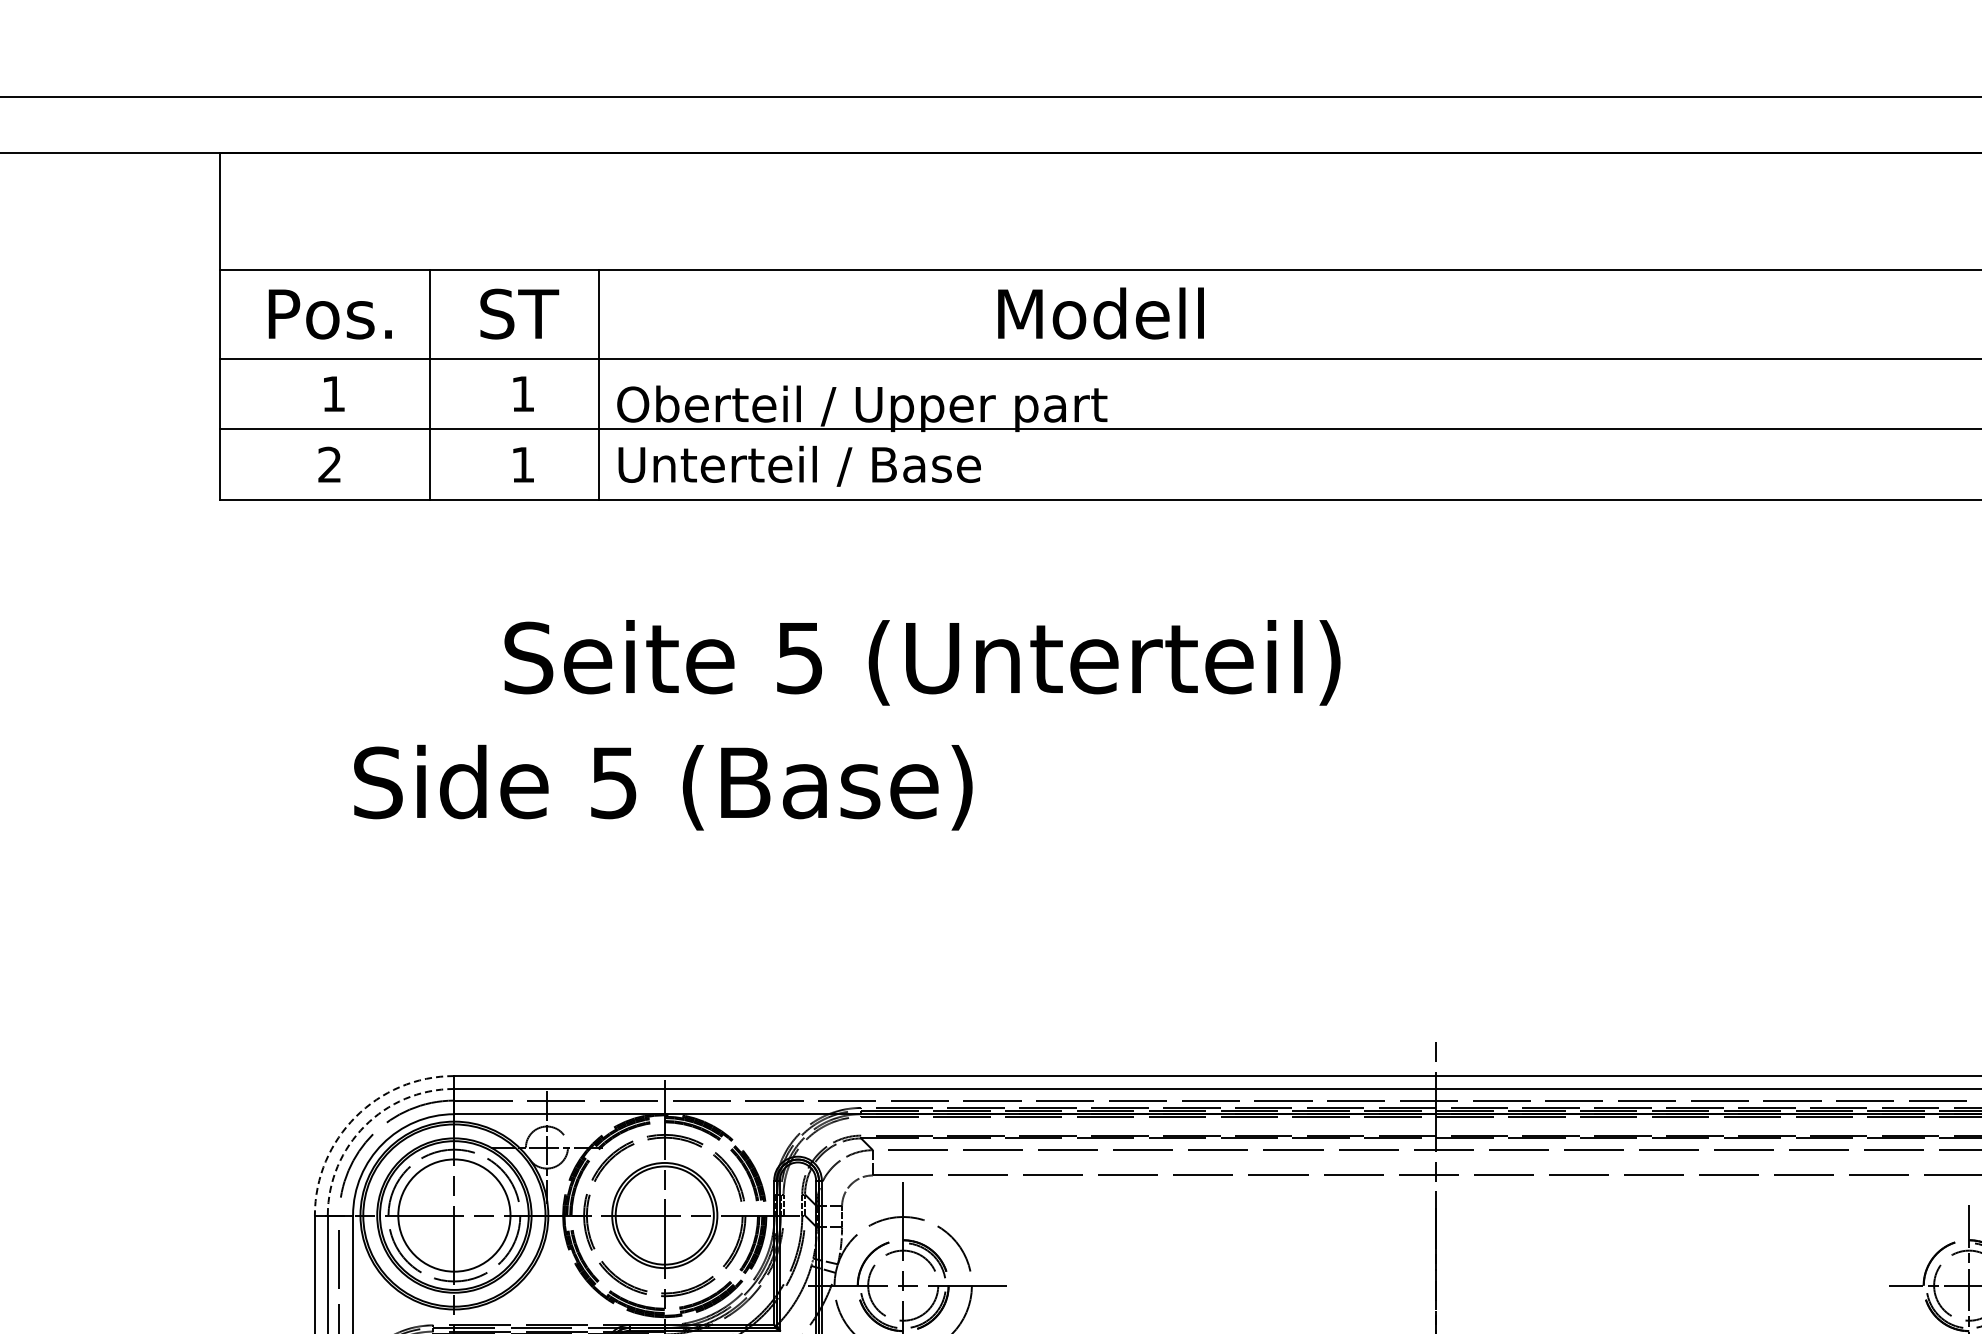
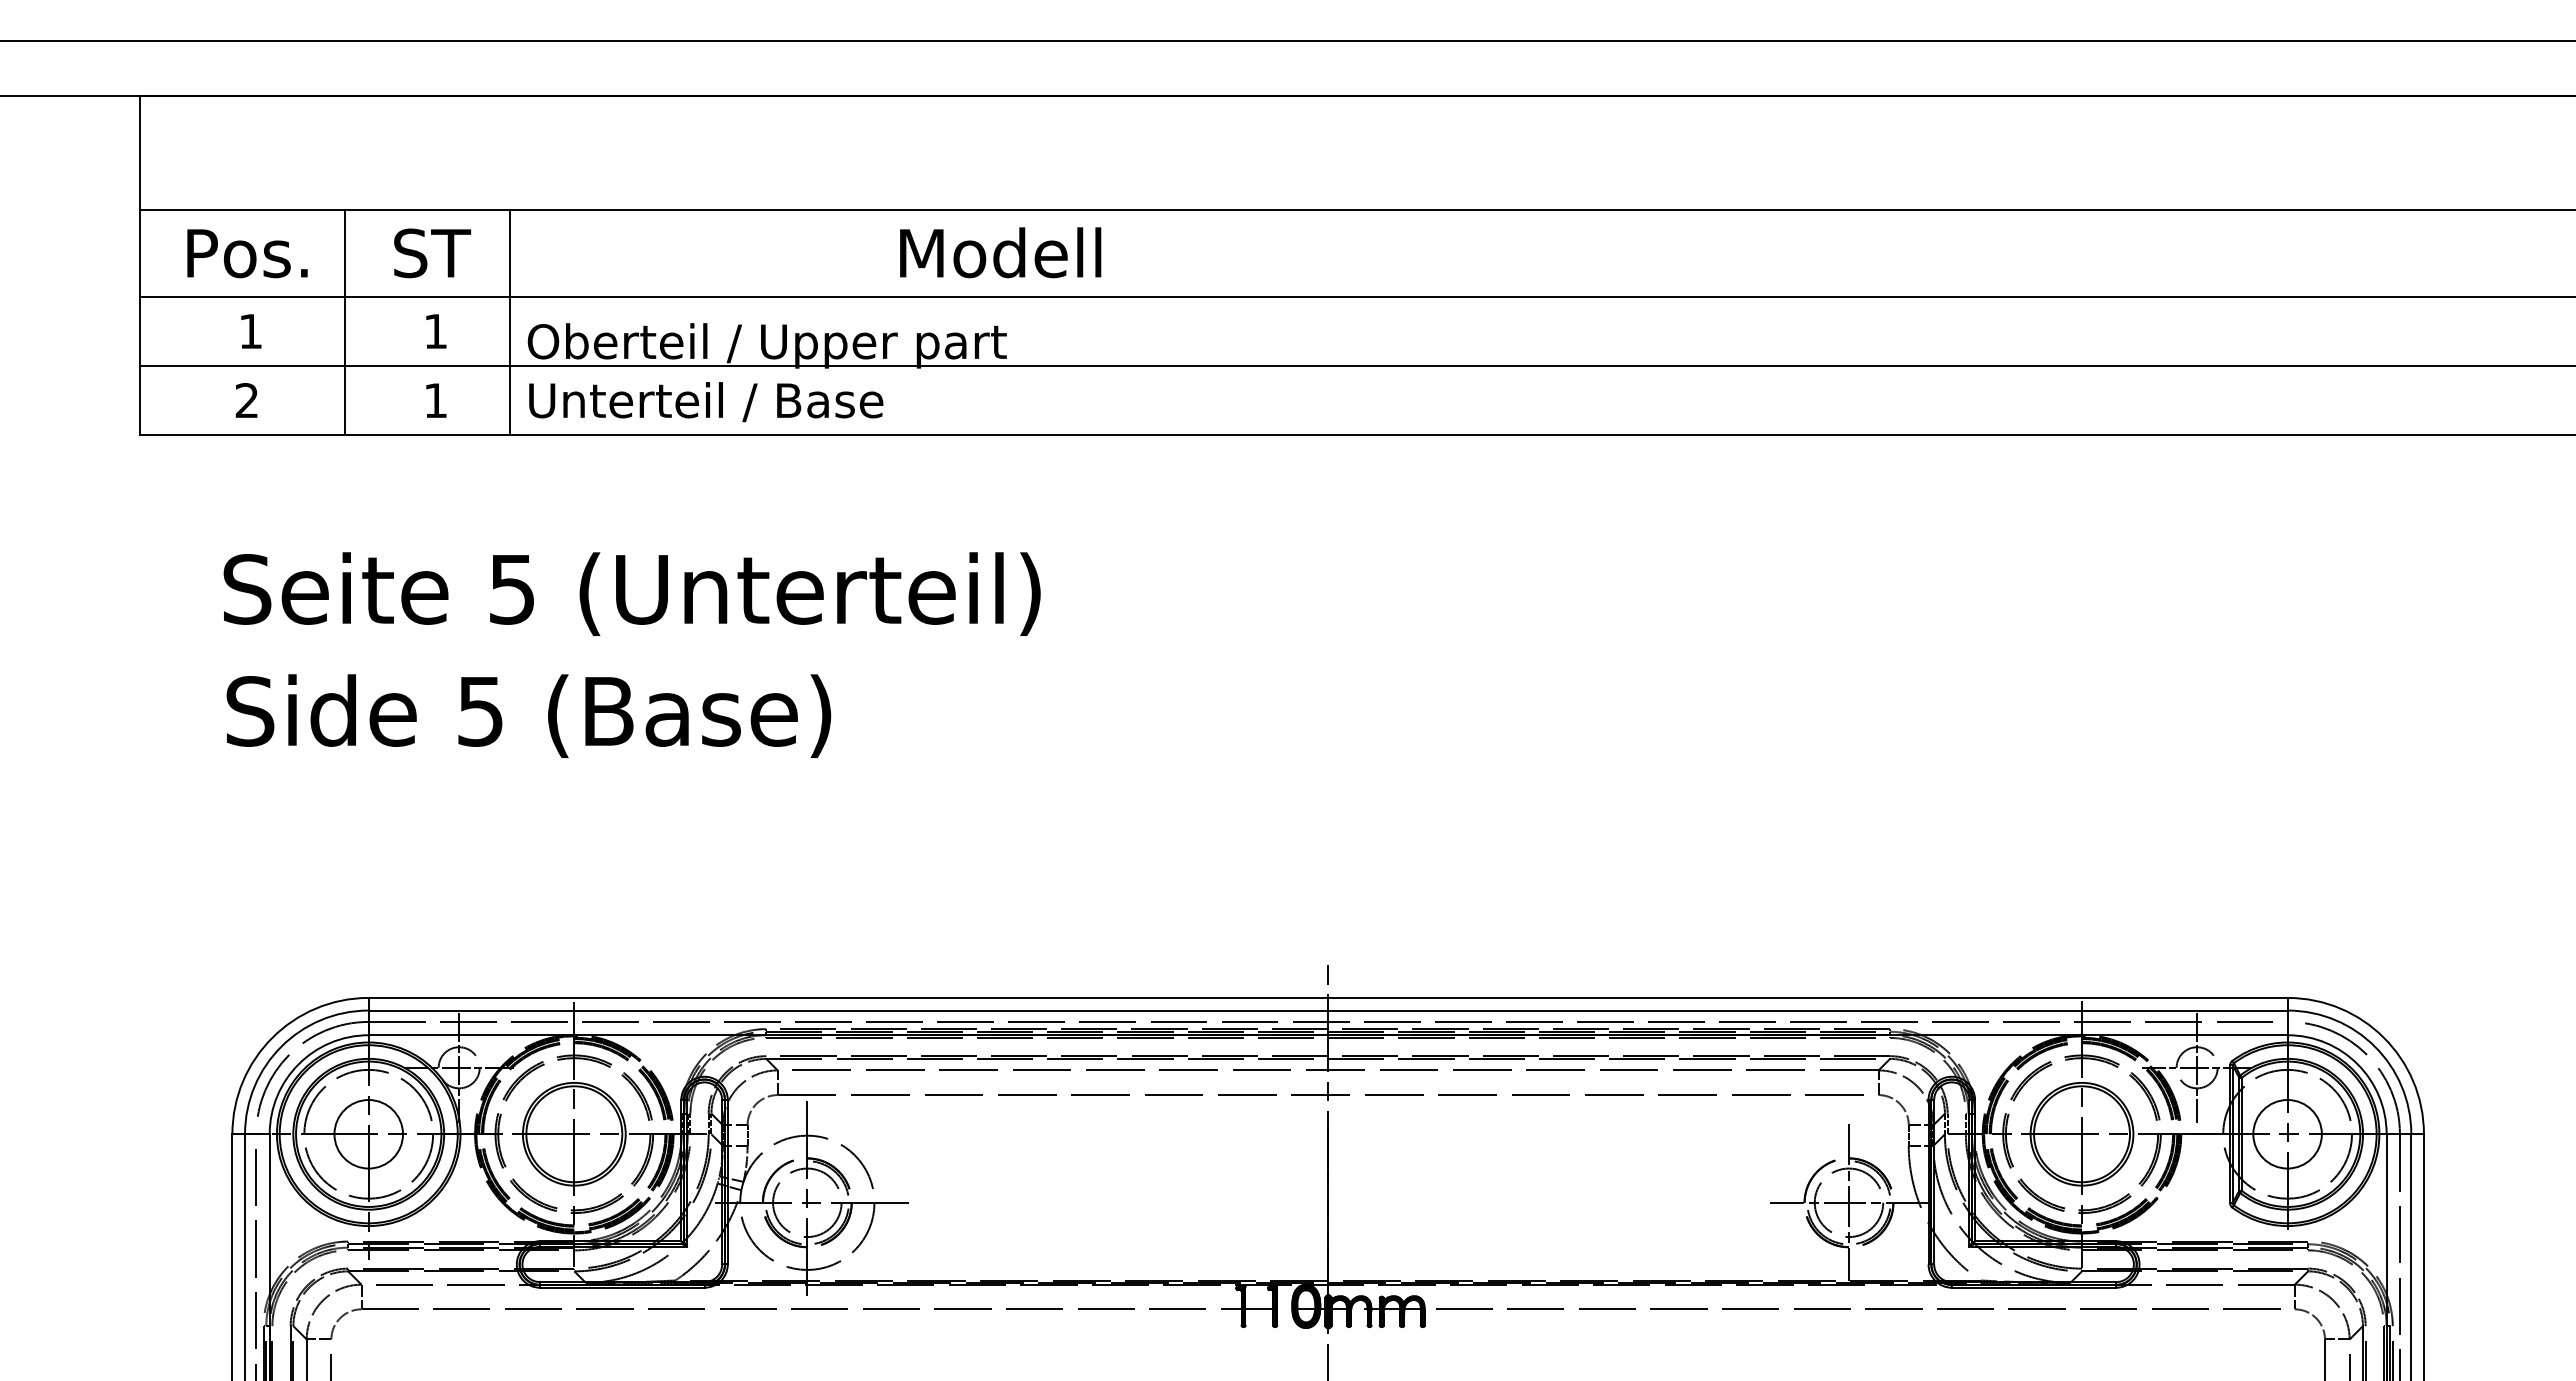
text: (921, 662) -> (631, 593), moved
text: (662, 787) -> (528, 715), moved
arc: (355, 1116) -> (272, 1037), dashed -> solid
arc: (365, 1125) -> (281, 1046), dashed -> solid
circle: (454, 1215) -> (368, 1134), size x0.62

